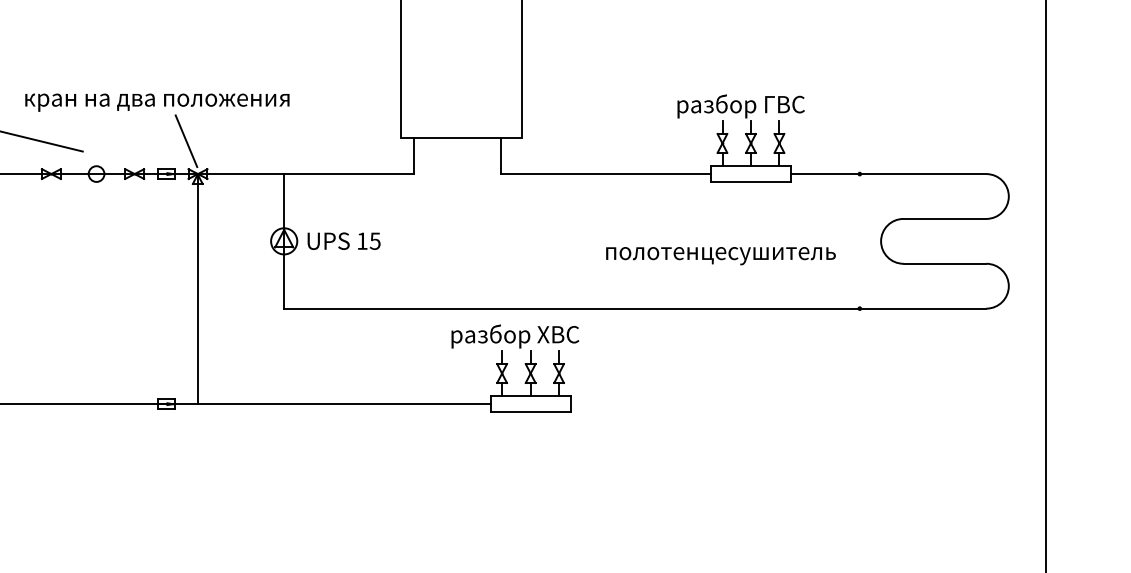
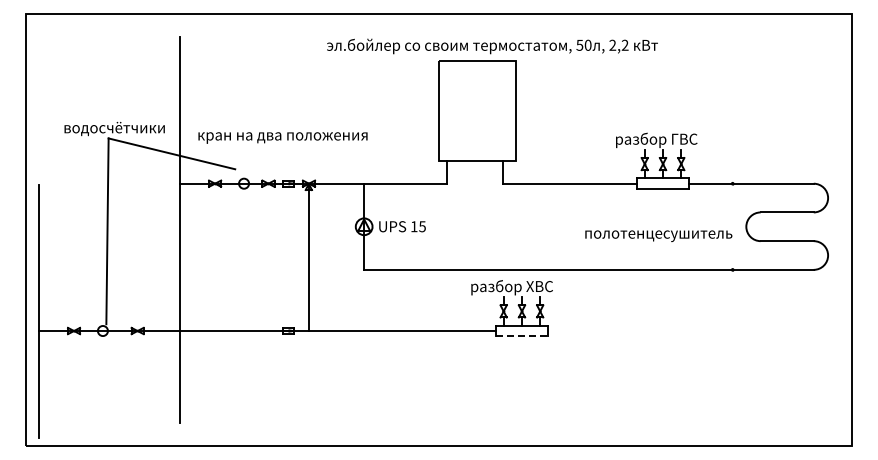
line: (186, 140) -> (301, 162), removed
text: (720, 254) -> (658, 235), moved
line: (529, 412) -> (521, 336), solid -> dashed

